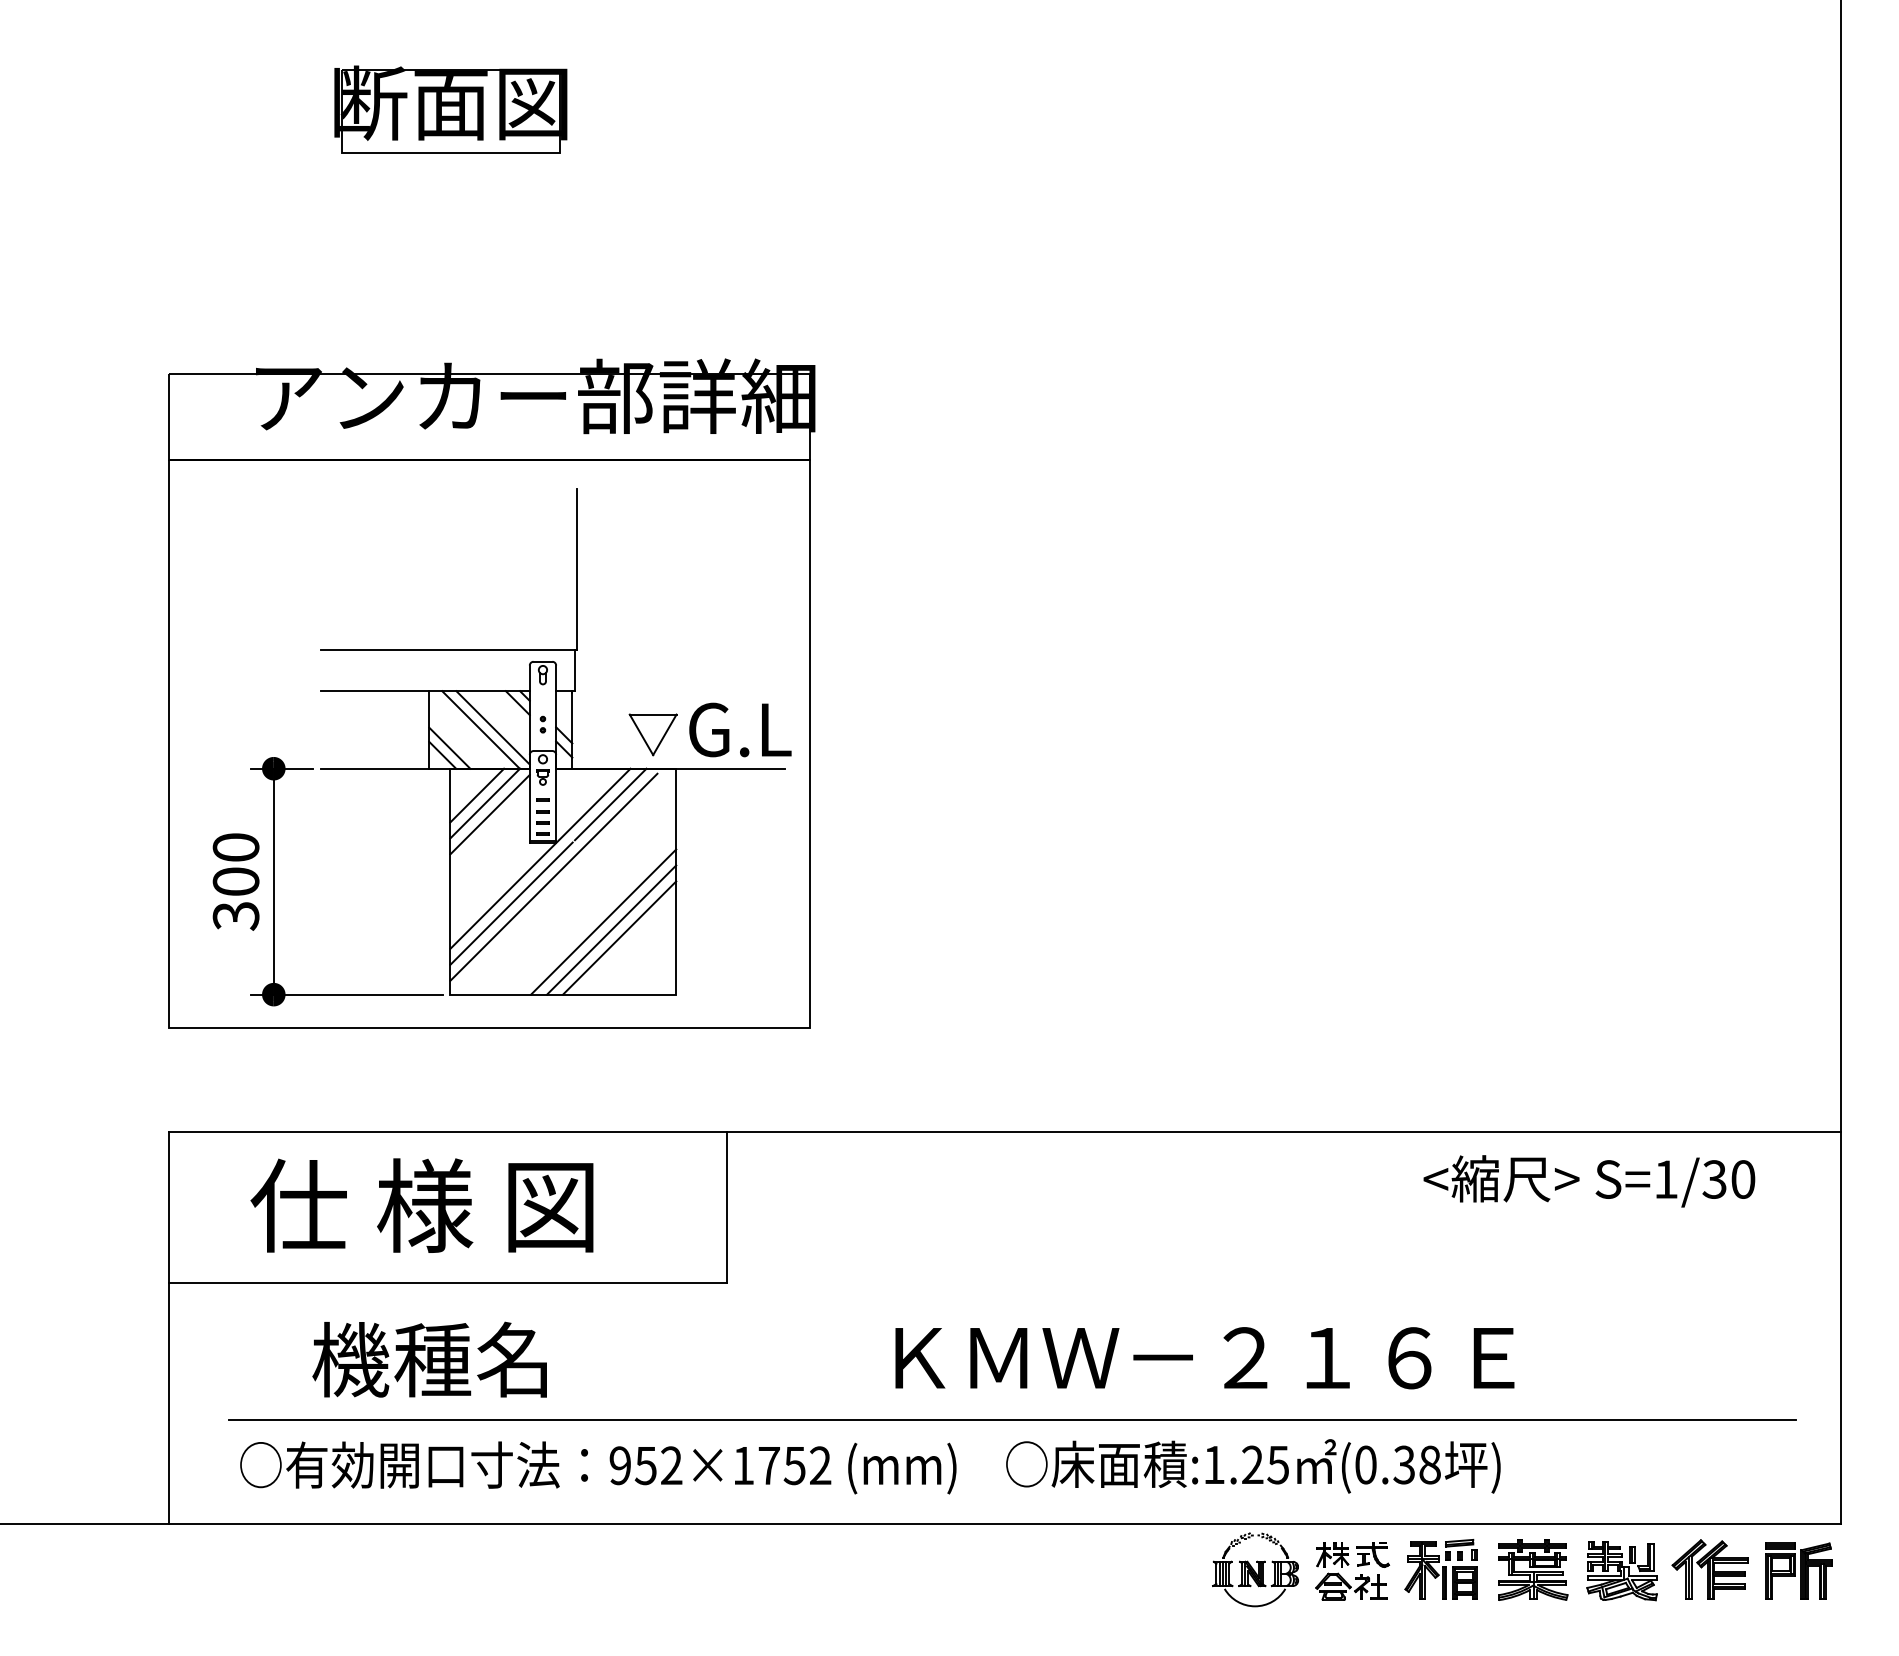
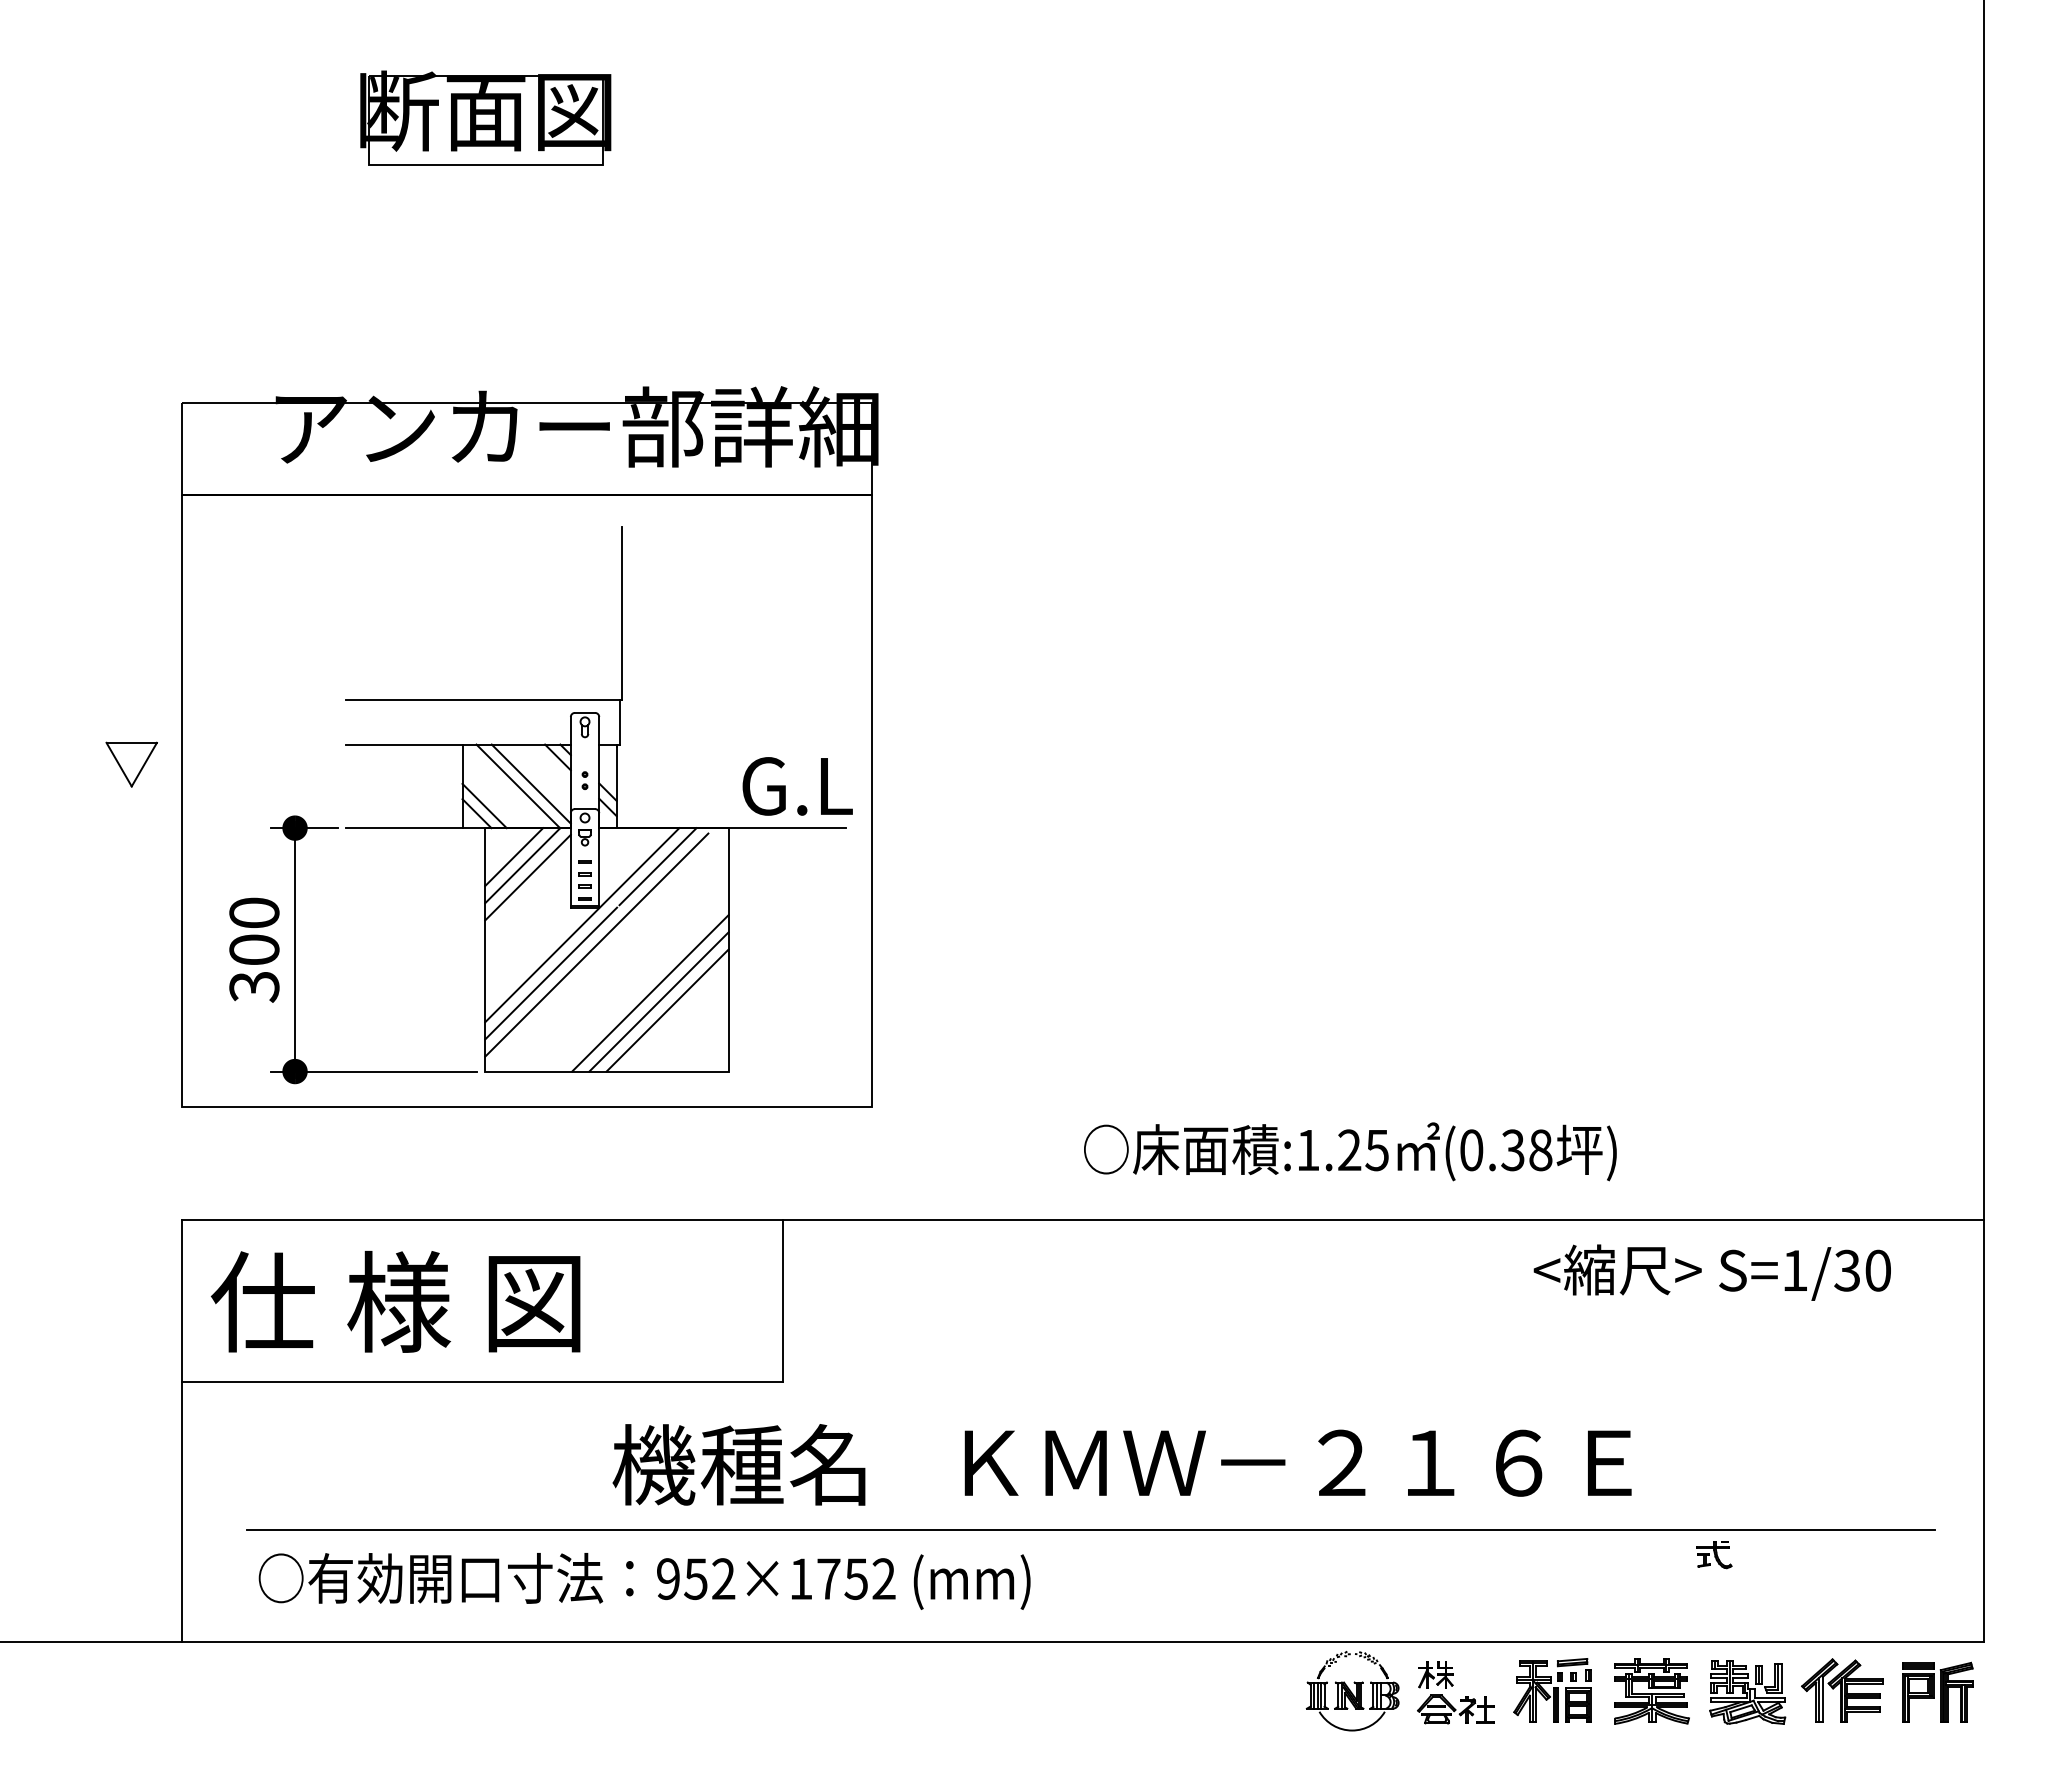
part: (652, 734) -> (131, 764), moved
text: (421, 1205) -> (395, 1301), moved
text: (429, 1359) -> (738, 1464), moved
text: (1253, 1466) -> (1350, 1151), moved
part: (1373, 1555) -> (1714, 1555), moved

